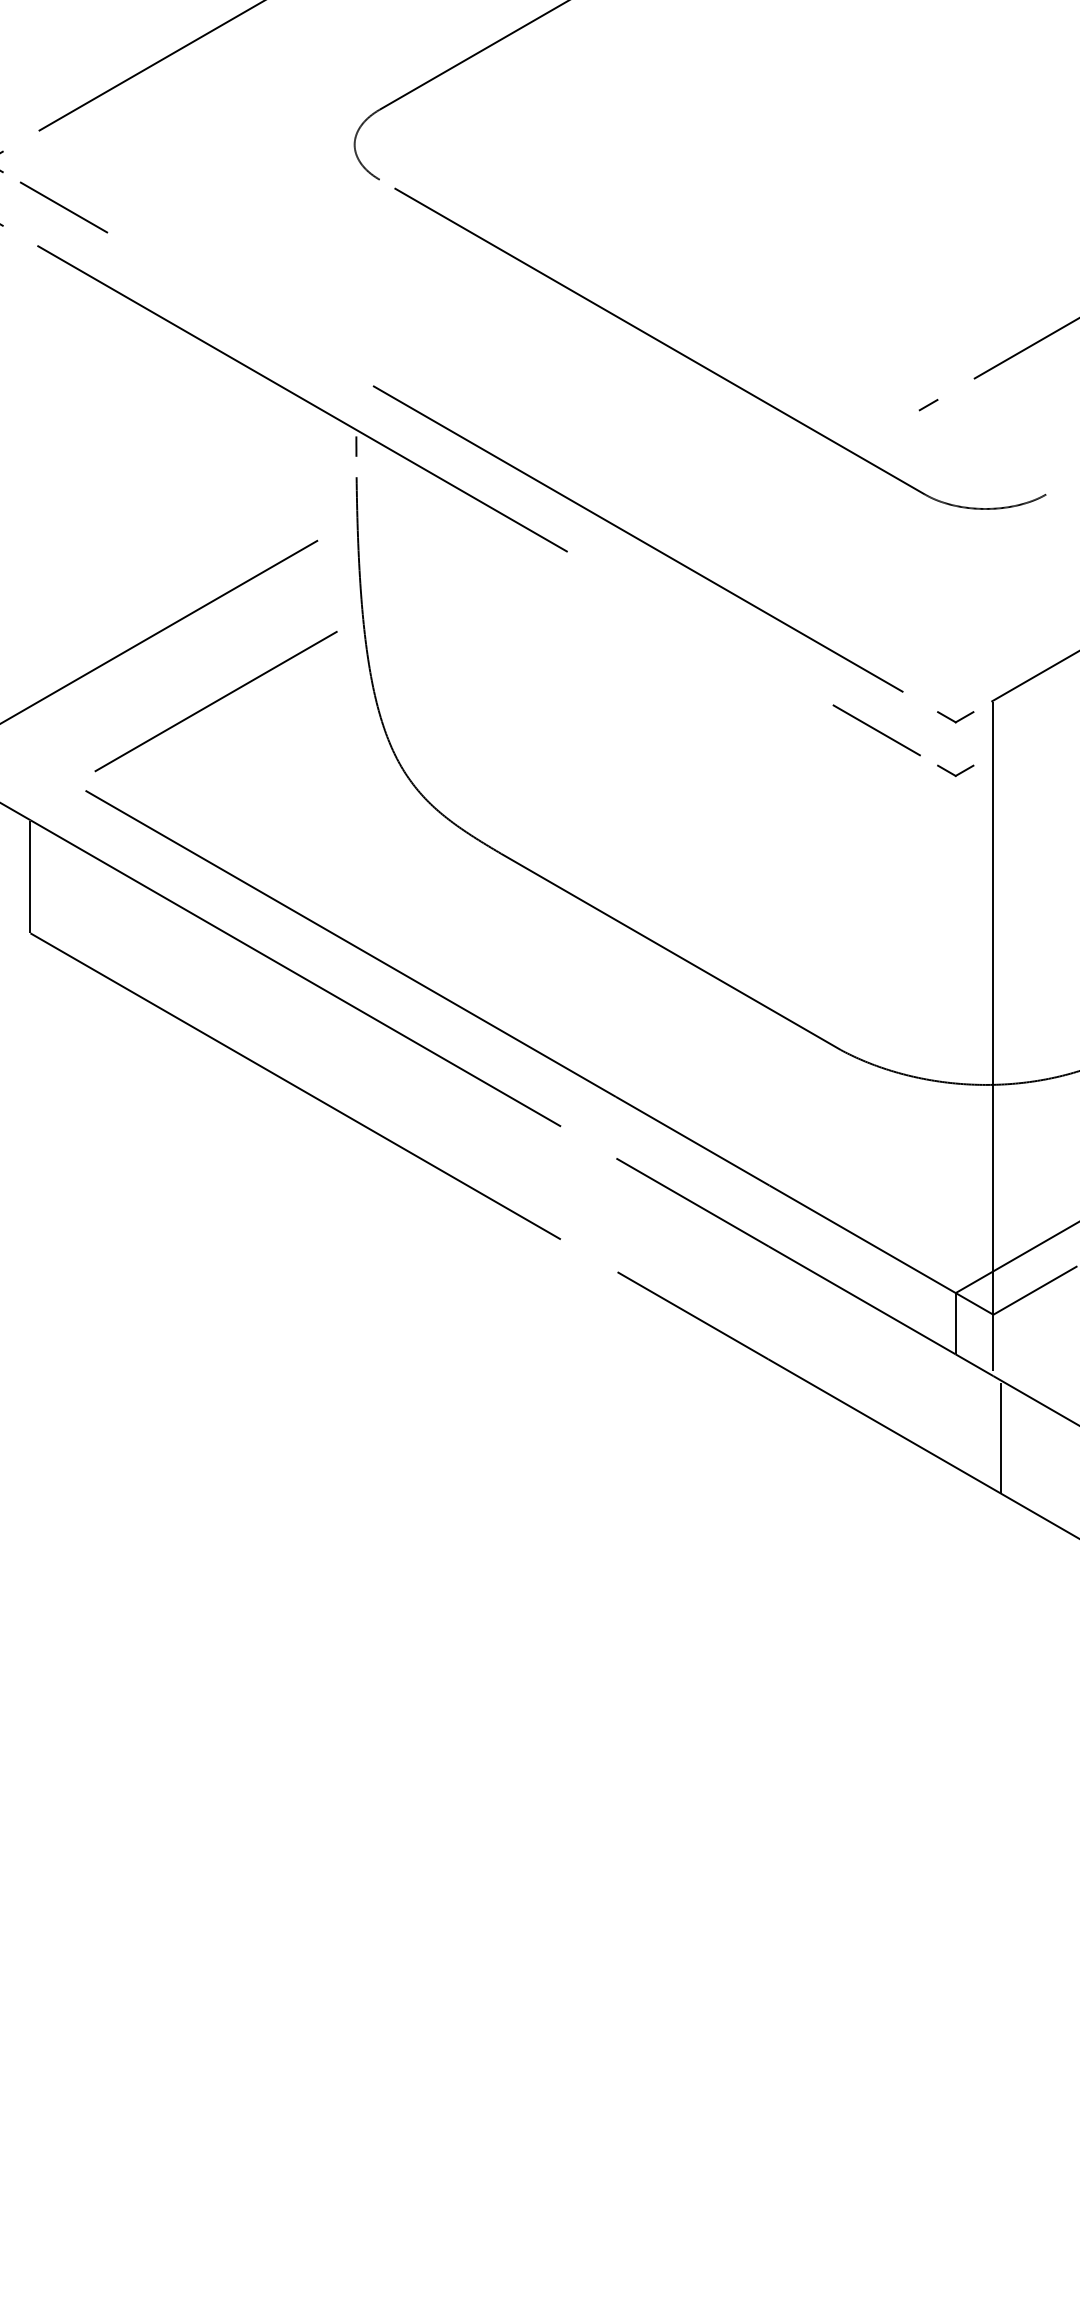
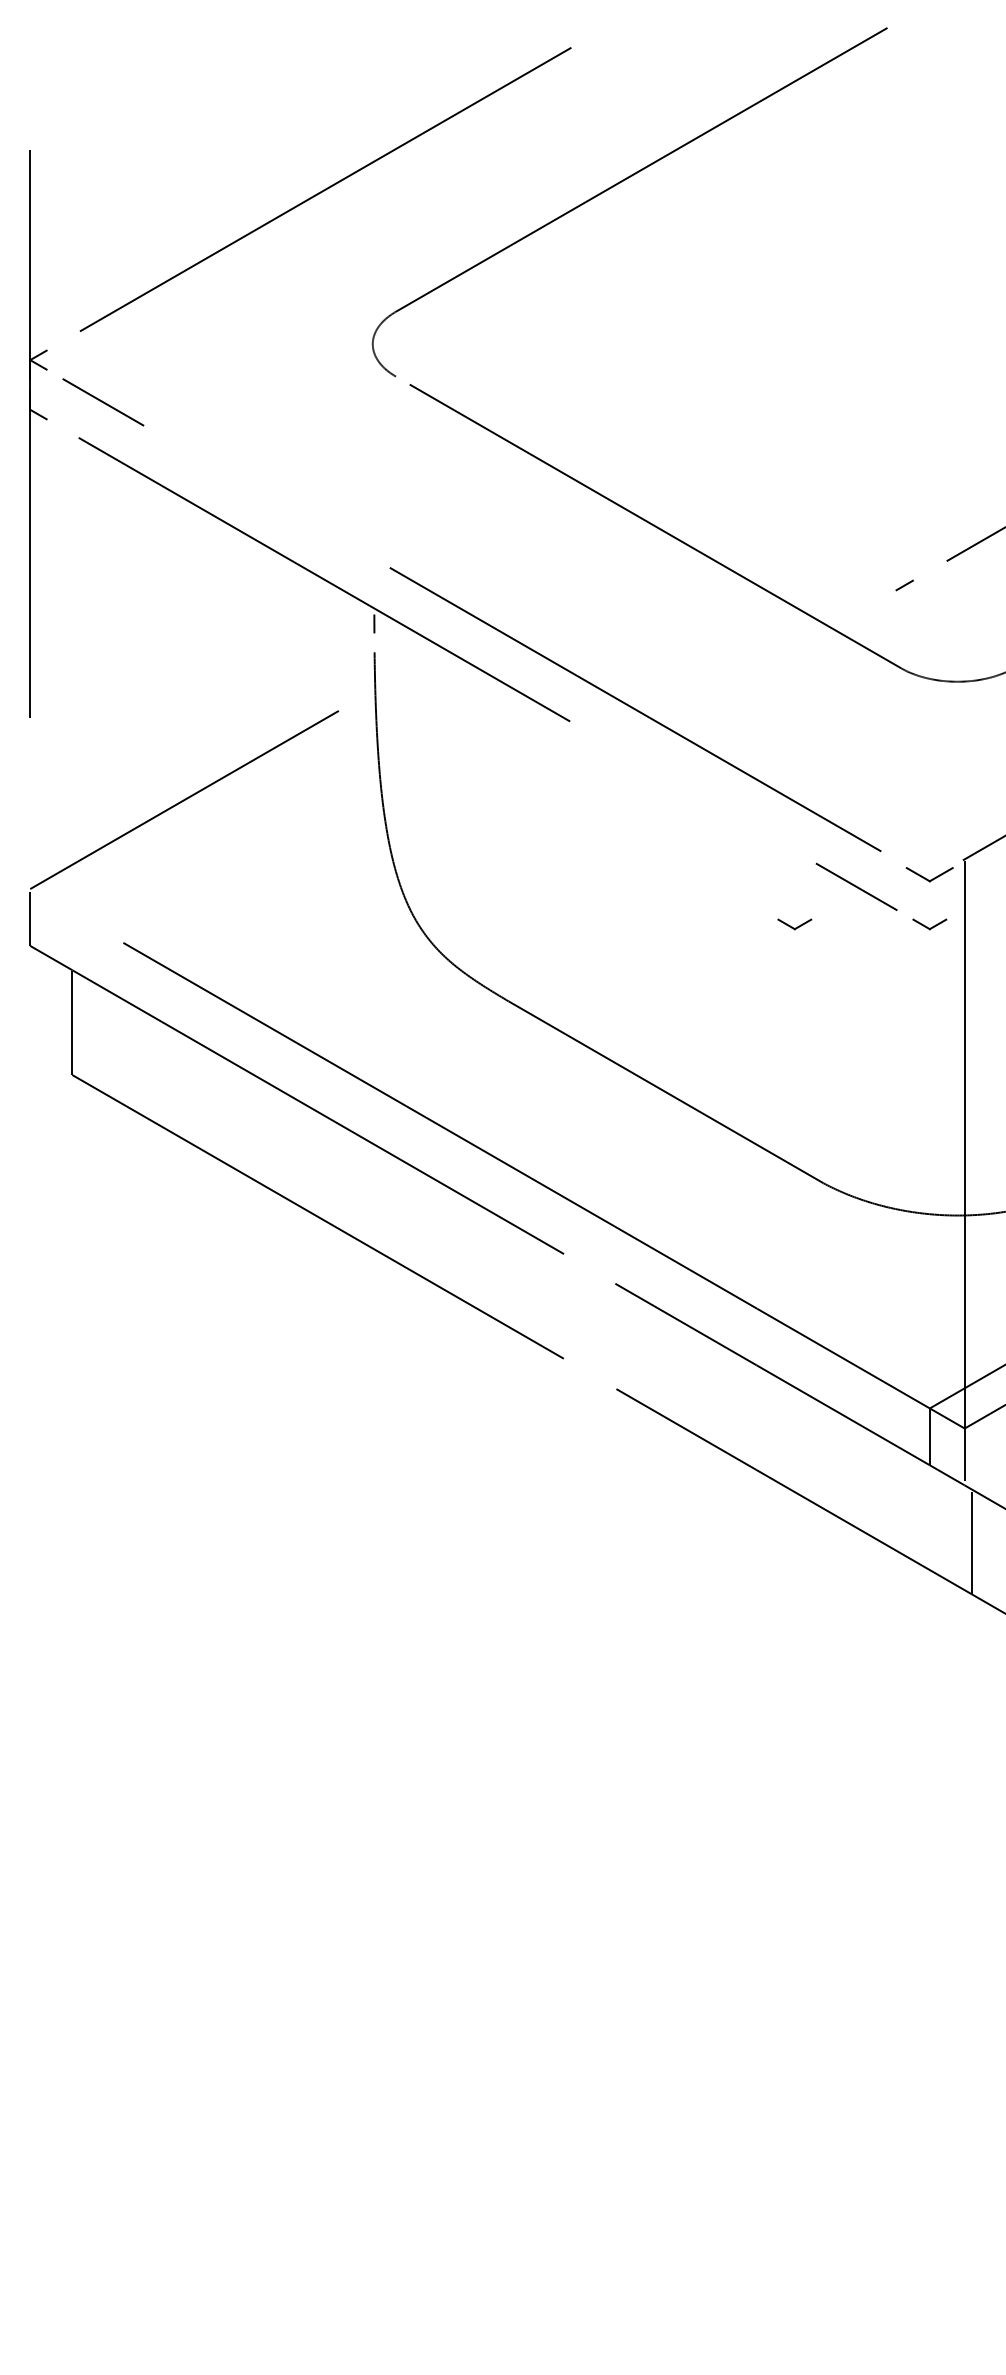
line: (215, 701) -> (243, 860), removed
part: (955, 716) -> (929, 874), size x1.4
part: (809, 770) -> (794, 924), added

